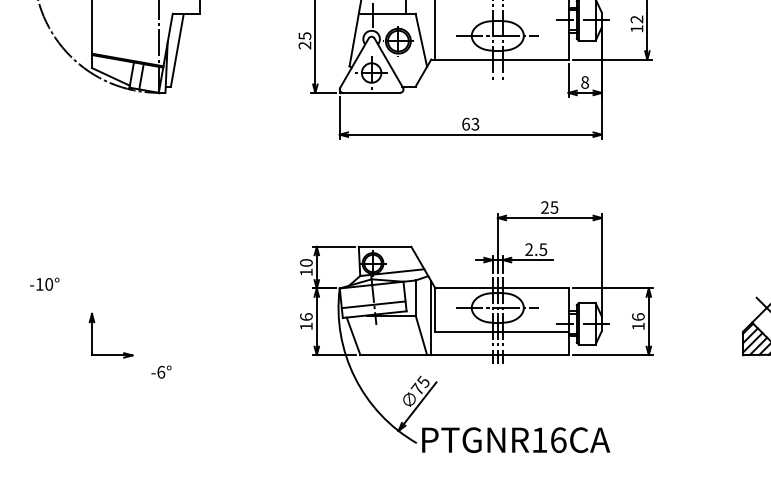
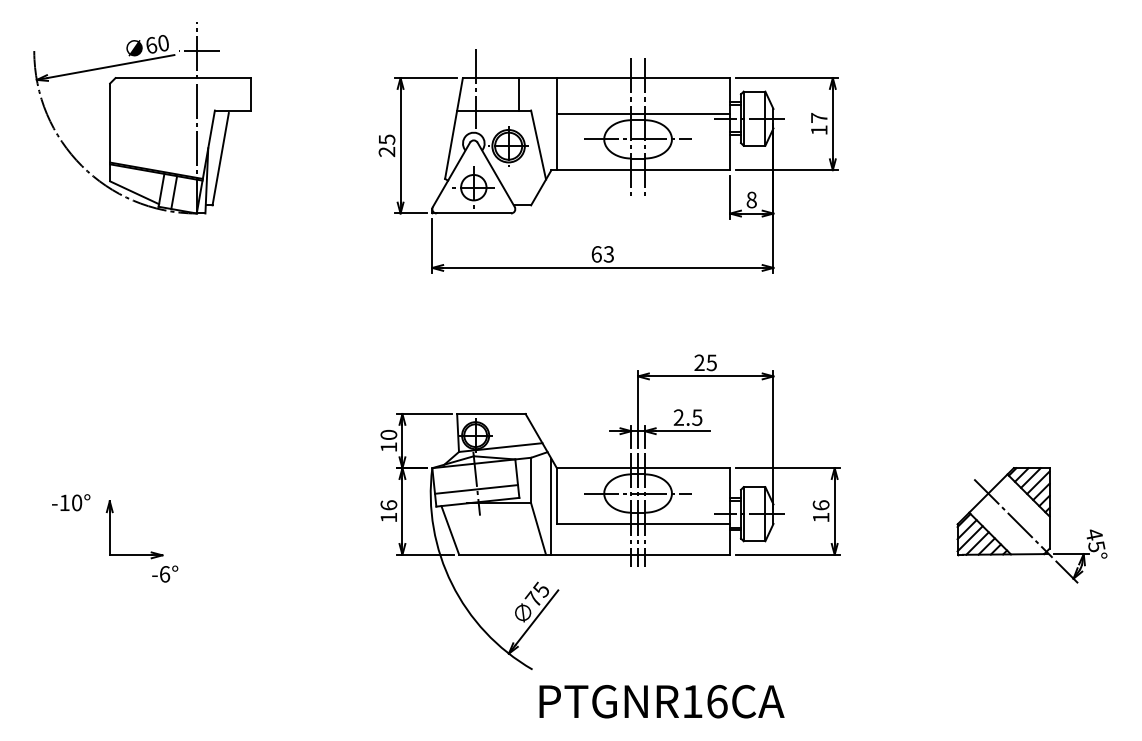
line: (501, 16) -> (643, 114), added
text: (637, 19) -> (819, 117), 12 -> 17
text: (44, 284) -> (71, 502), moved
text: (161, 371) -> (165, 573), moved
text: (515, 440) -> (661, 701), moved

